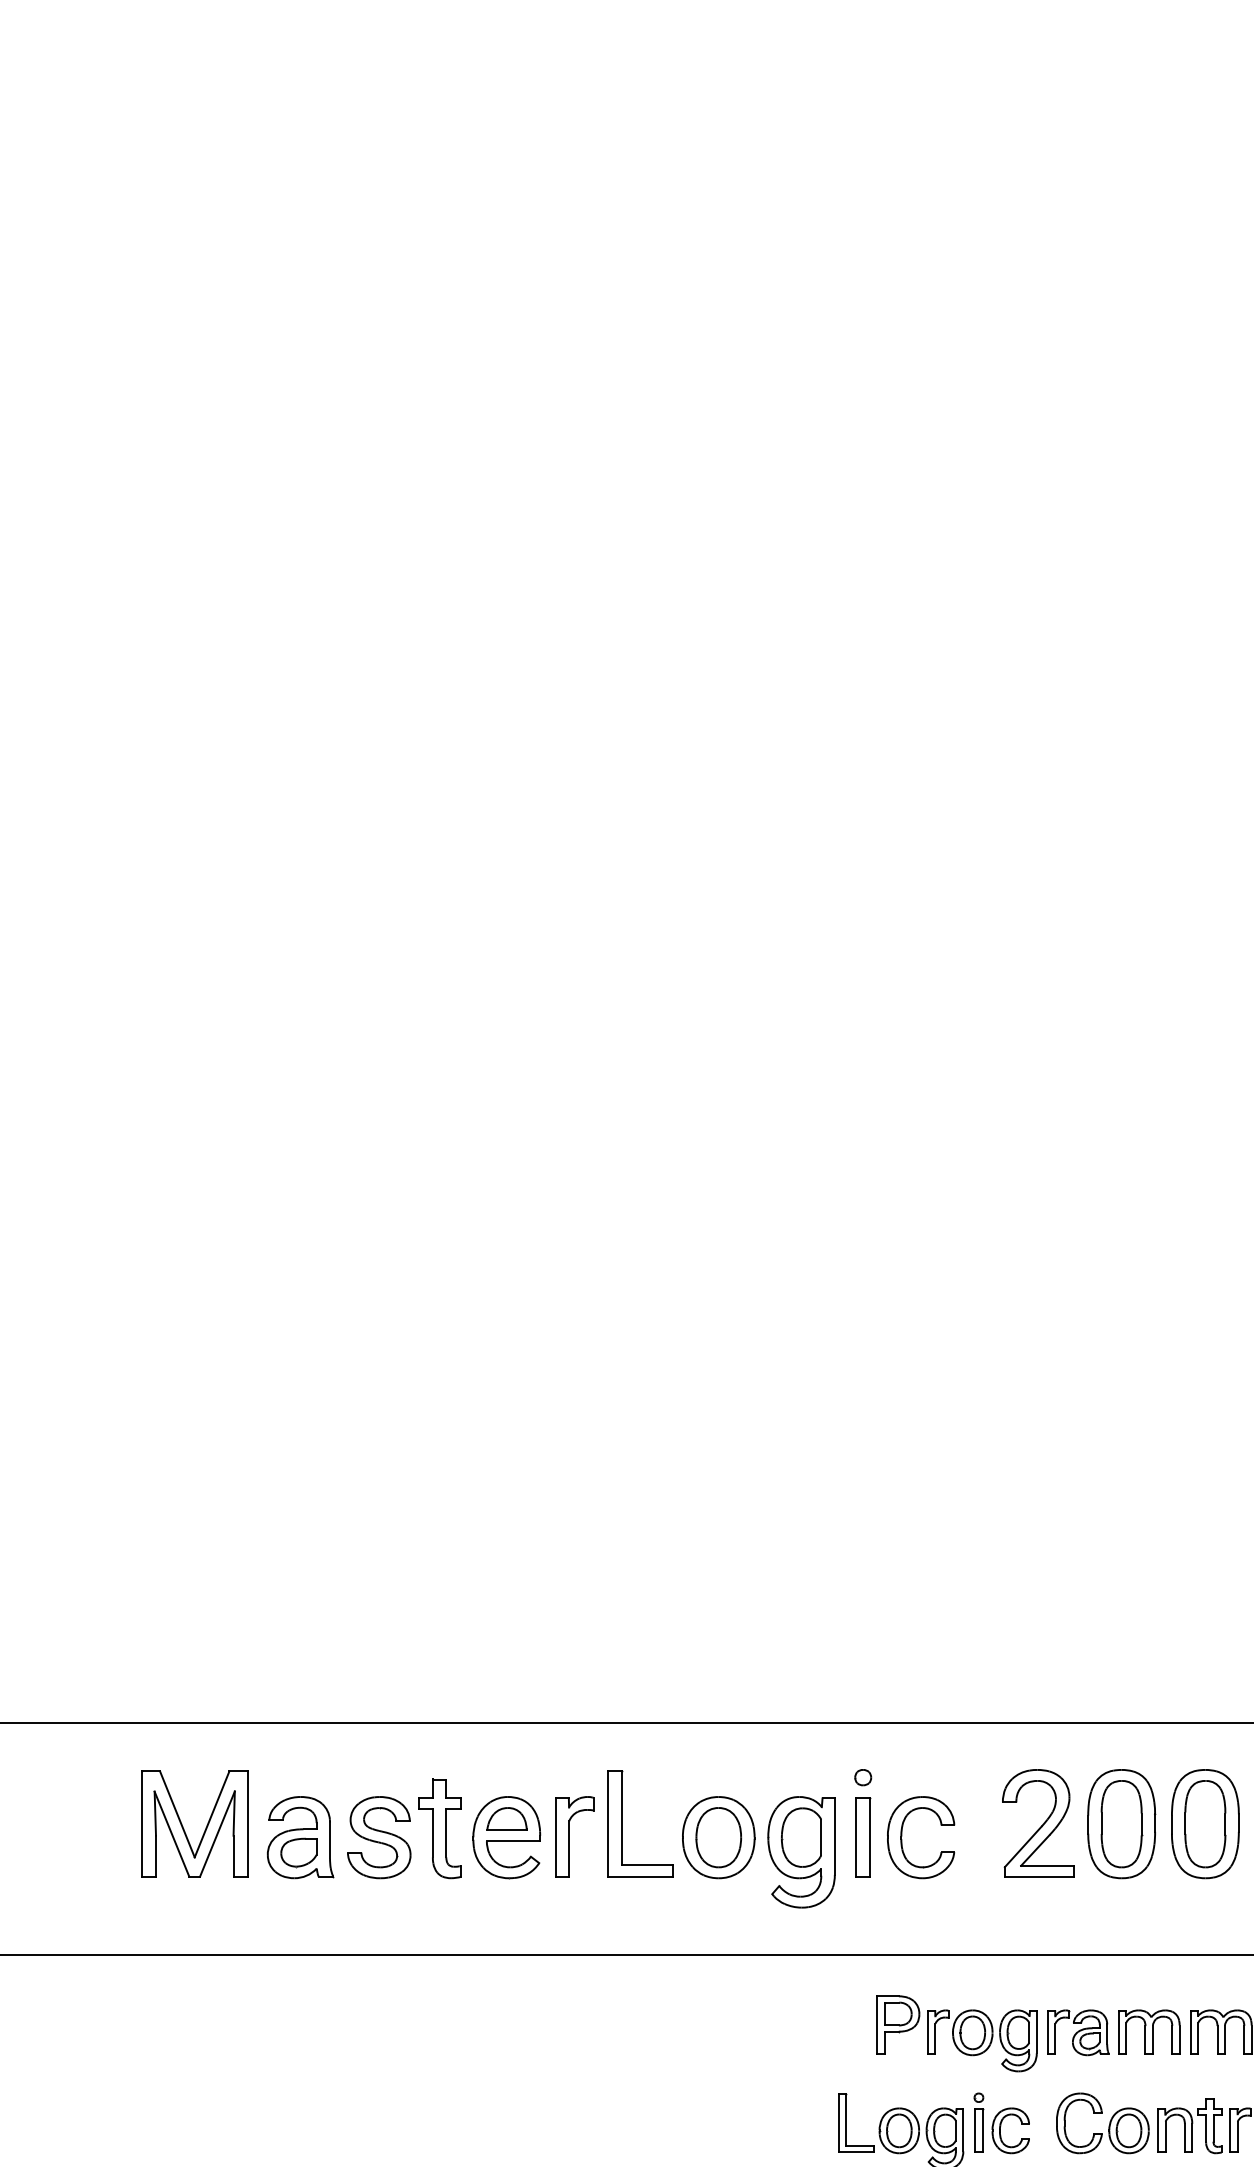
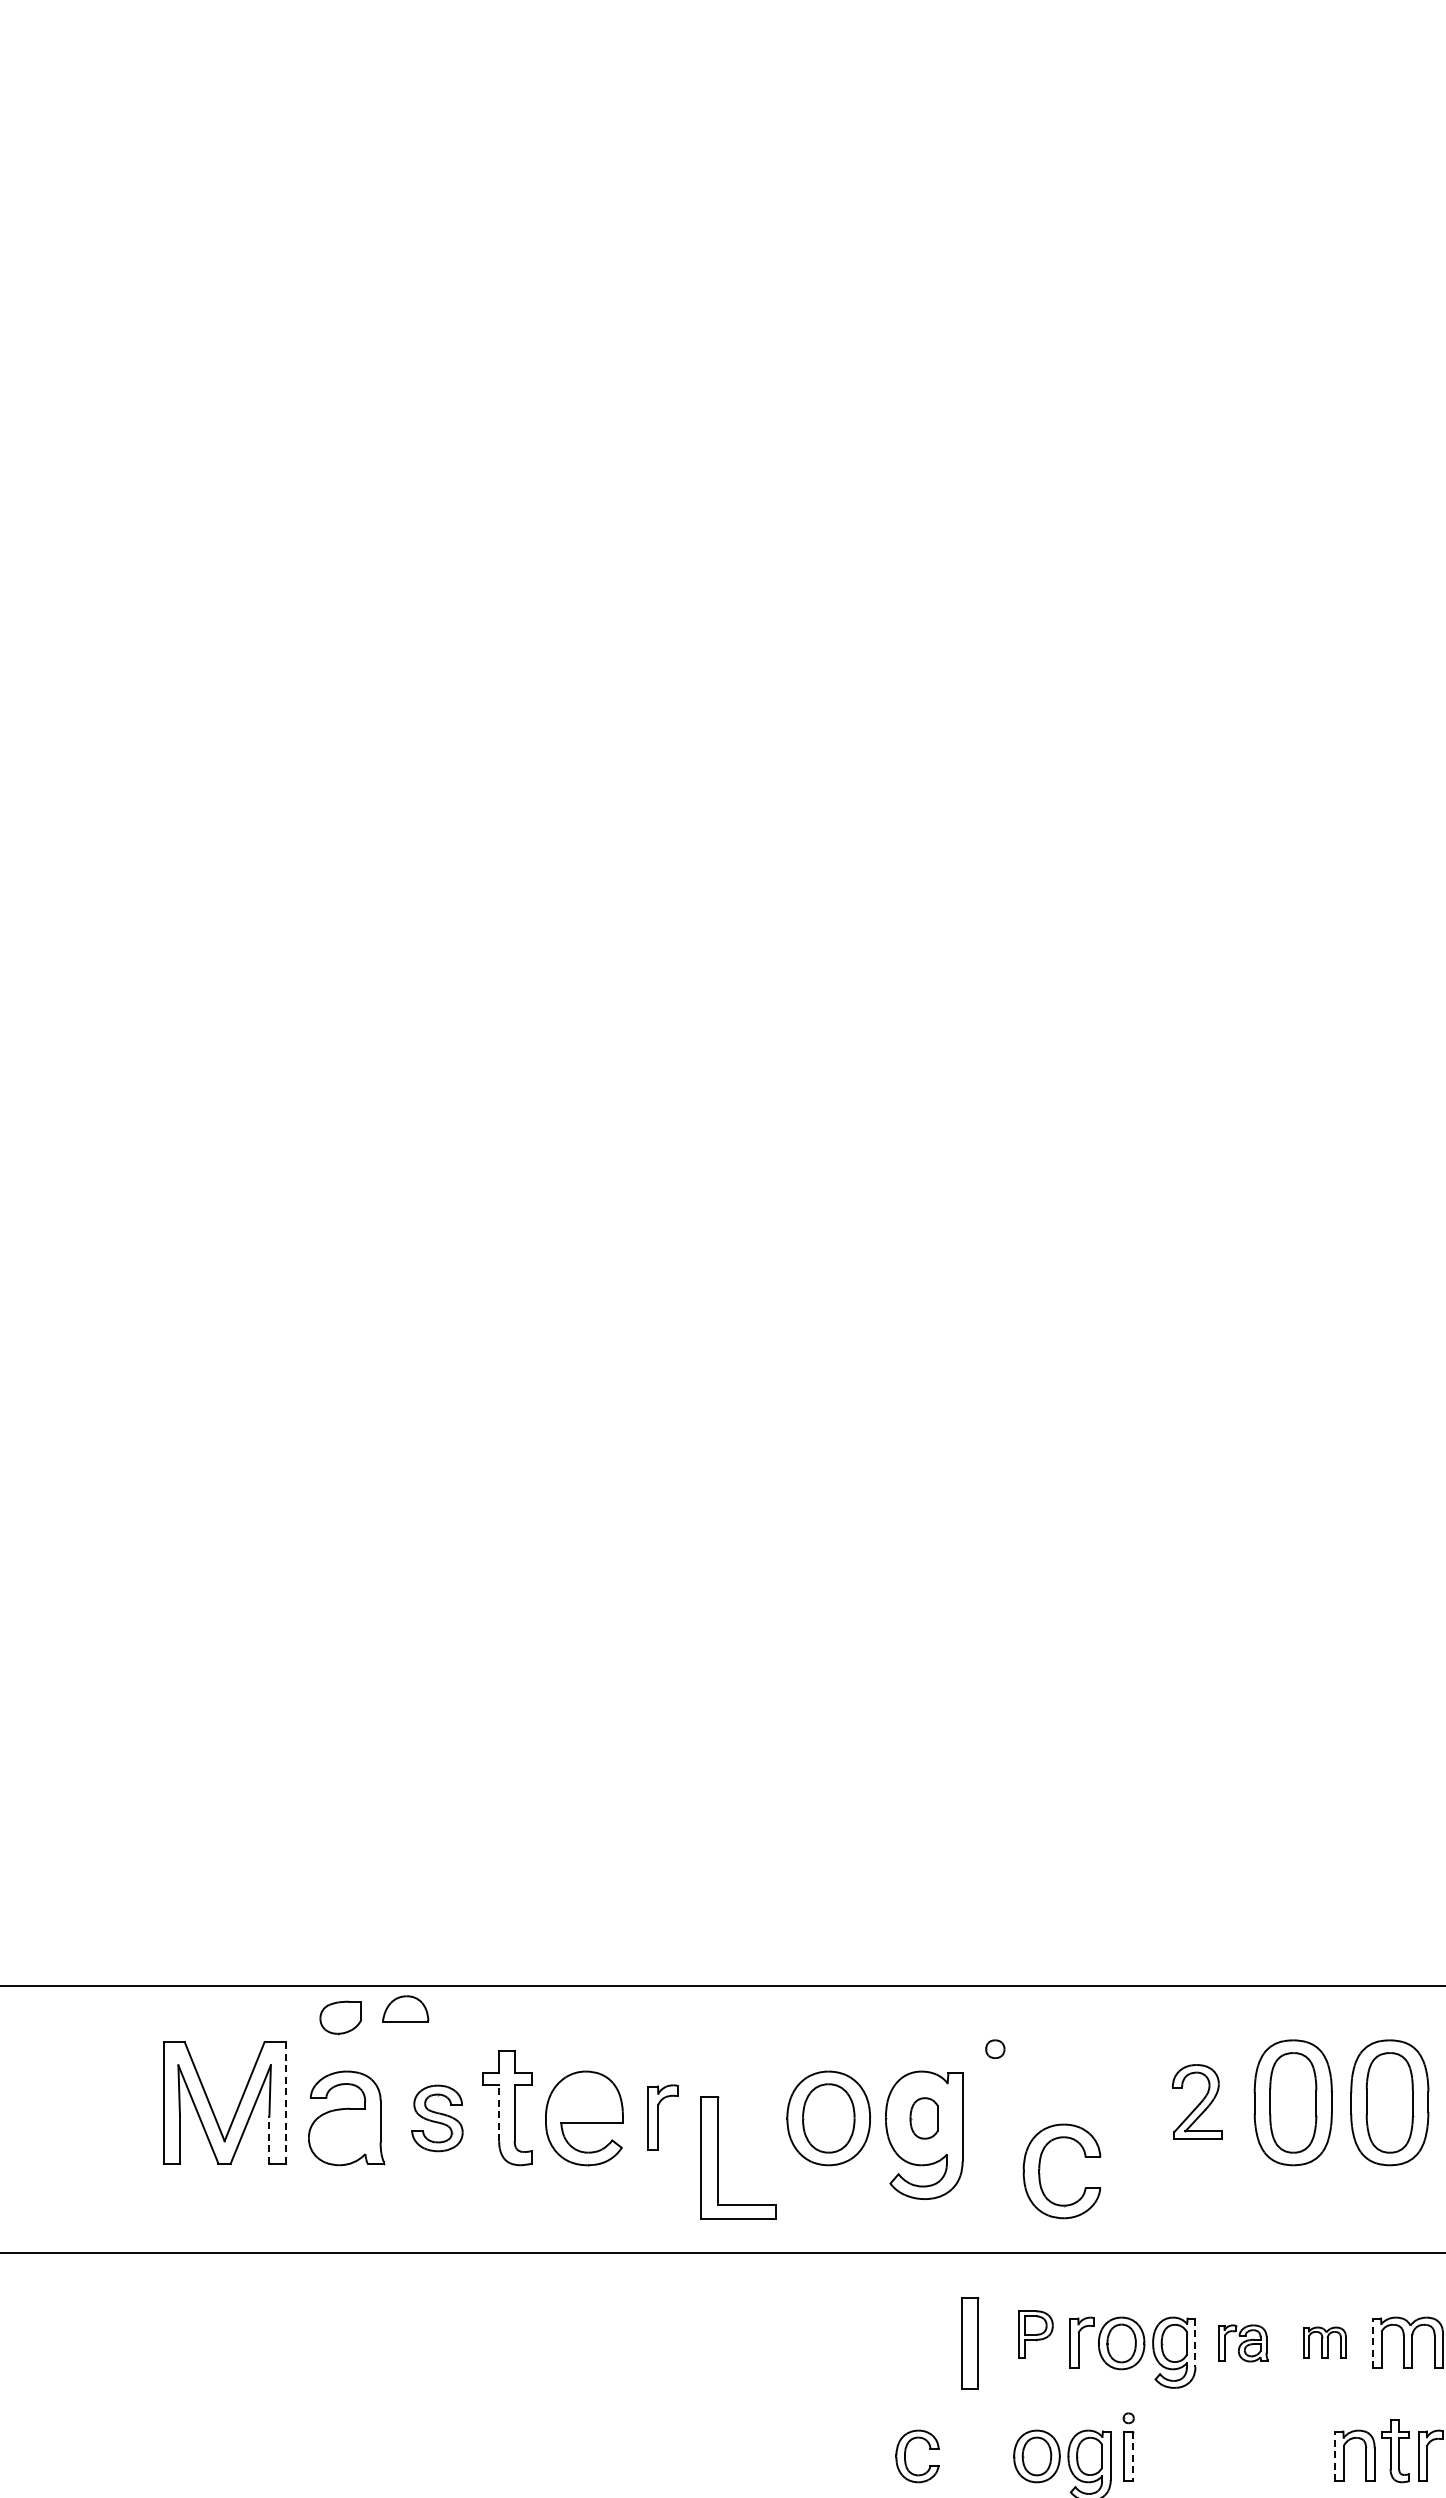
part: (506, 1818) -> (405, 2008), moved
part: (1038, 1822) -> (1197, 2101), size x0.6
line: (247, 1823) -> (285, 2102), solid -> dashed
part: (623, 1823) -> (718, 2157), moved
line: (433, 1832) -> (499, 2112), solid -> dashed
part: (902, 1835) -> (1040, 2169), moved
part: (574, 1836) -> (662, 2117), size x0.7
part: (379, 1837) -> (437, 2118), size x0.7
part: (800, 1837) -> (923, 2118), size x0.6
part: (863, 1837) -> (970, 2343), moved
part: (298, 1852) -> (340, 2017), moved
line: (233, 1855) -> (269, 2139), solid -> dashed
part: (898, 2025) -> (1035, 2334), size x0.7
line: (1036, 2032) -> (1195, 2343), solid -> dashed
part: (1077, 2032) -> (1242, 2343), size x0.7
part: (1148, 2032) -> (1324, 2342), size x0.6
line: (1191, 2032) -> (1373, 2343), solid -> dashed
part: (846, 2123) -> (976, 2447), removed
part: (1108, 2124) -> (1278, 2449), removed
line: (982, 2130) -> (1132, 2456), solid -> dashed
part: (1000, 2130) -> (905, 2456), moved
line: (1158, 2130) -> (1335, 2456), solid -> dashed

